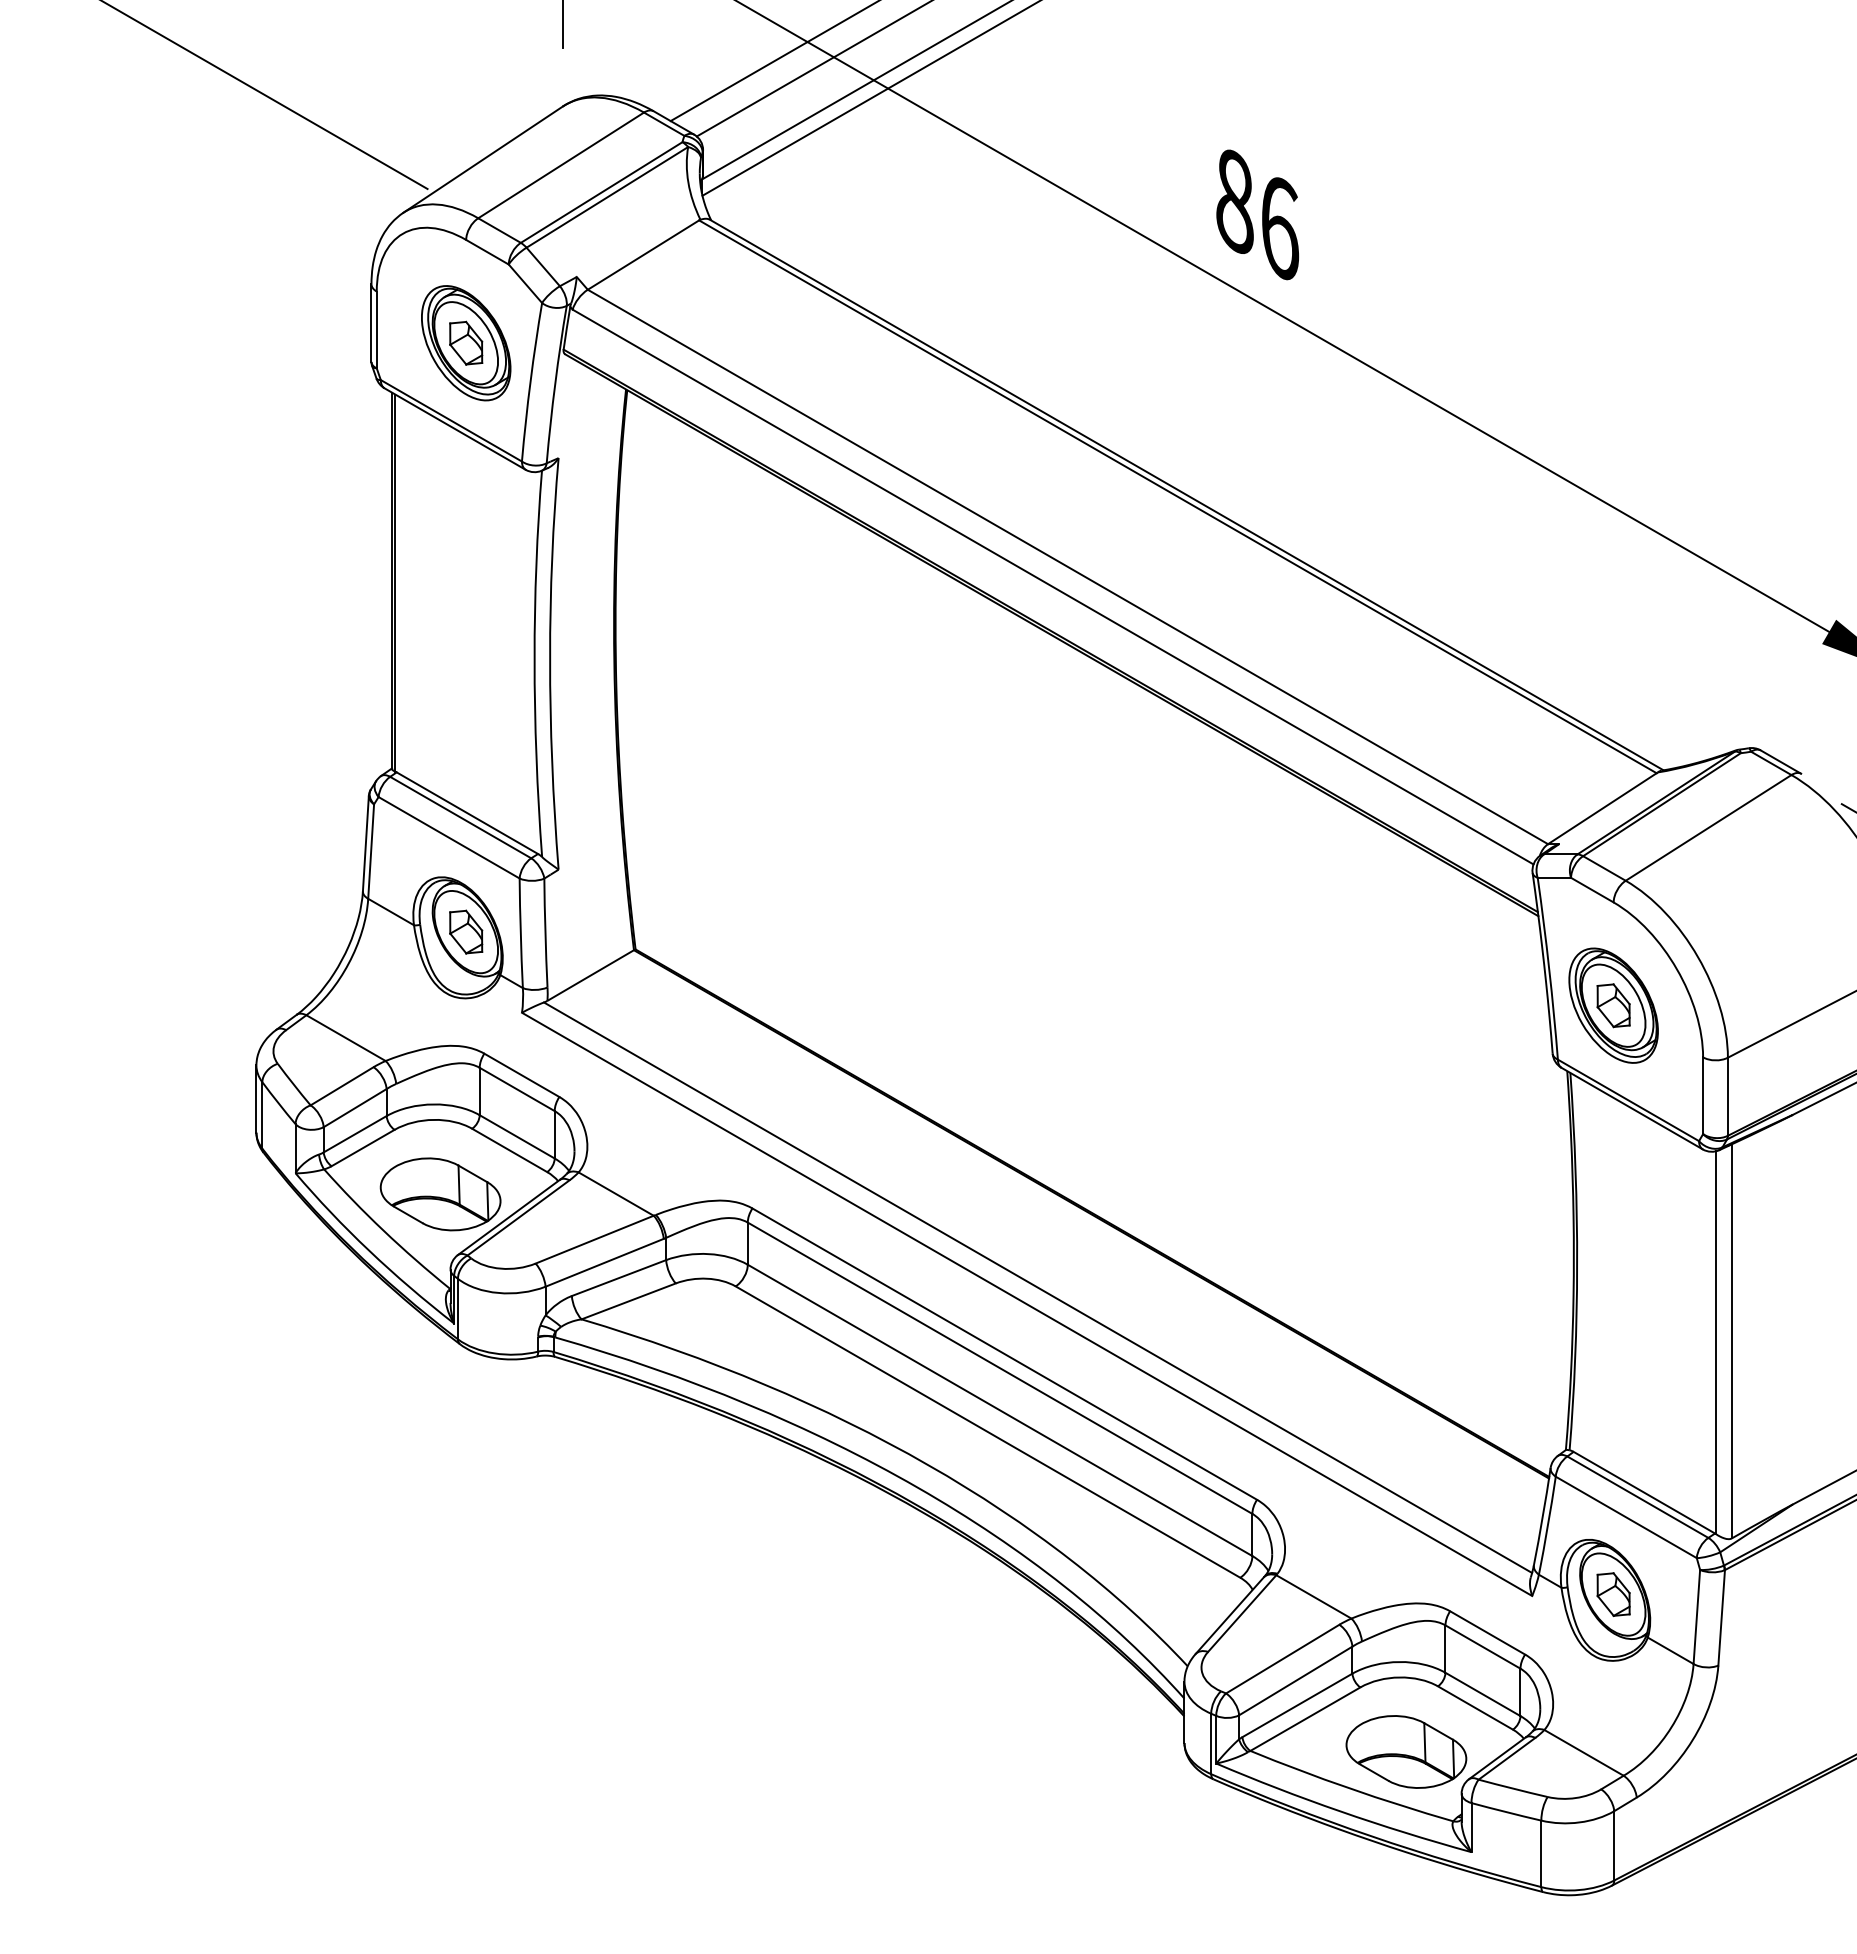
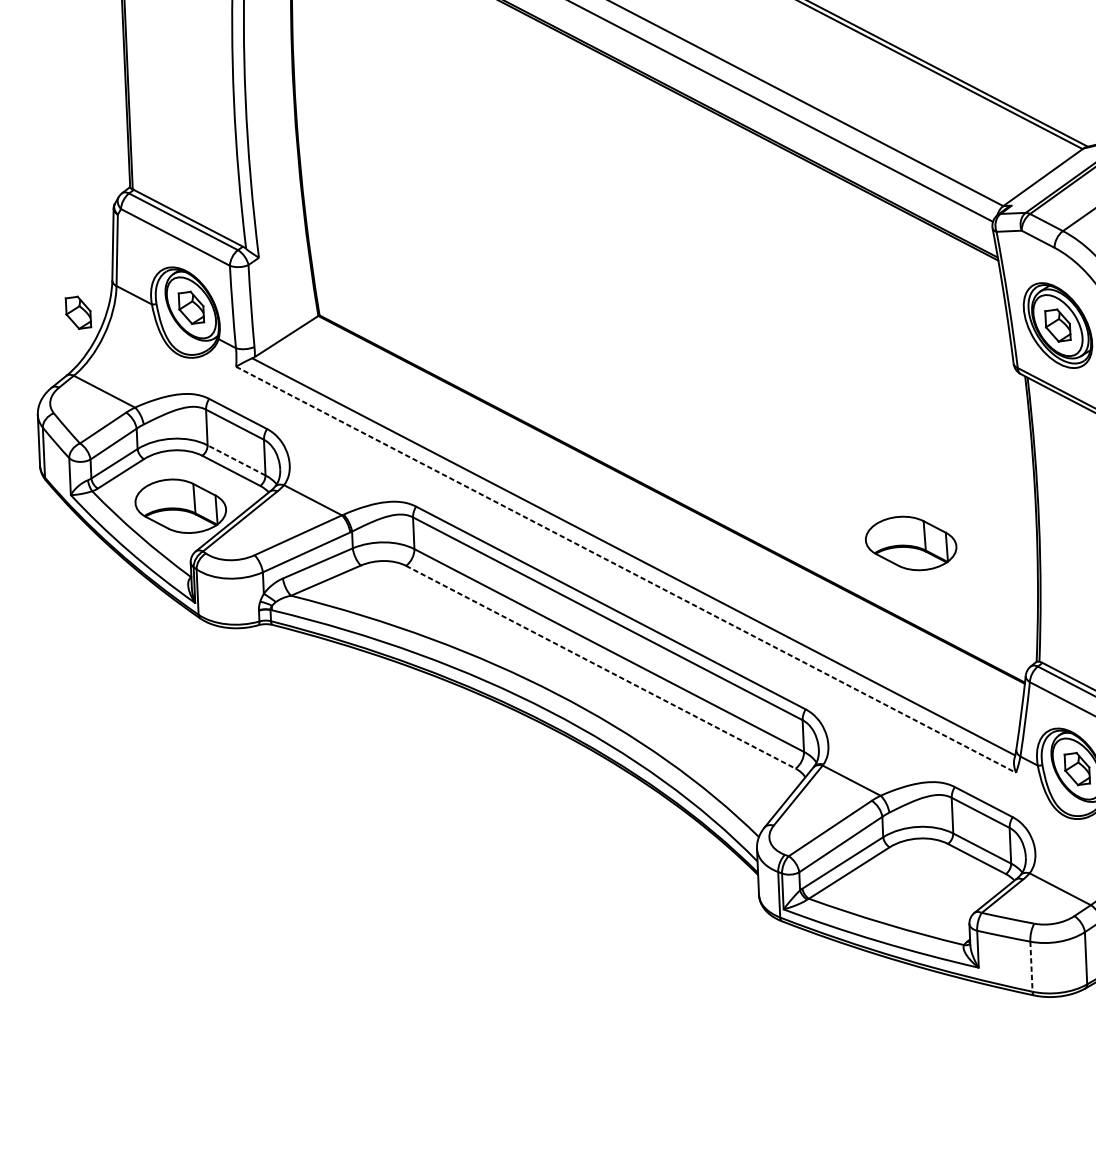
part: (316, 931) -> (78, 312), added
line: (516, 1136) -> (236, 460), solid -> dashed
line: (1027, 1304) -> (626, 569), solid -> dashed
line: (988, 1432) -> (601, 667), solid -> dashed
part: (1406, 1751) -> (911, 543), moved
line: (1541, 1854) -> (1031, 967), solid -> dashed

